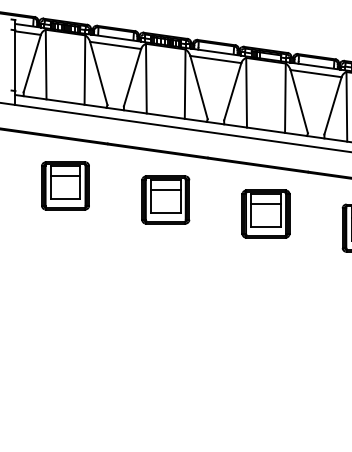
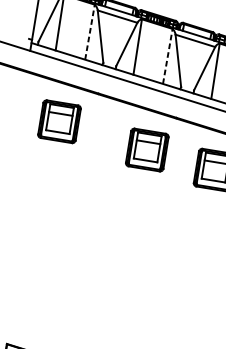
line: (84, 70) -> (89, 32), solid -> dashed
line: (185, 84) -> (168, 56), solid -> dashed
part: (165, 199) -> (147, 149), moved

